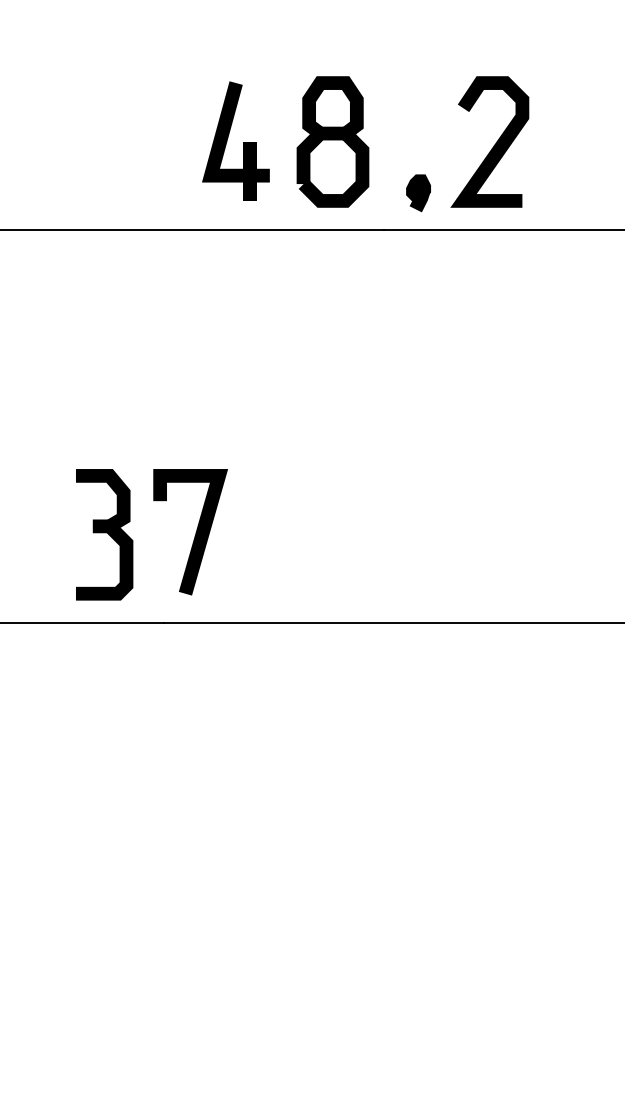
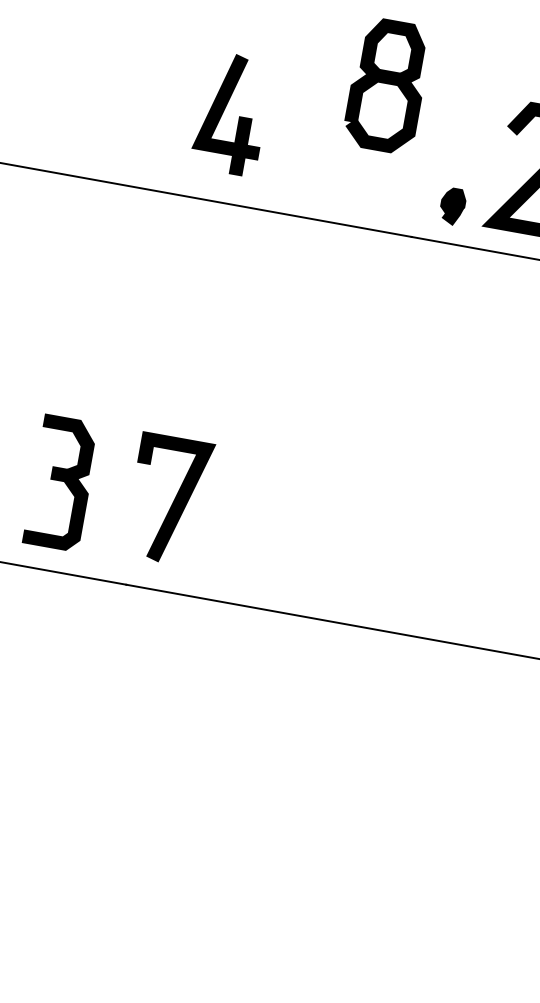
part: (228, 138) -> (225, 110), moved
part: (332, 141) -> (387, 85), moved
part: (104, 534) -> (61, 482), moved

